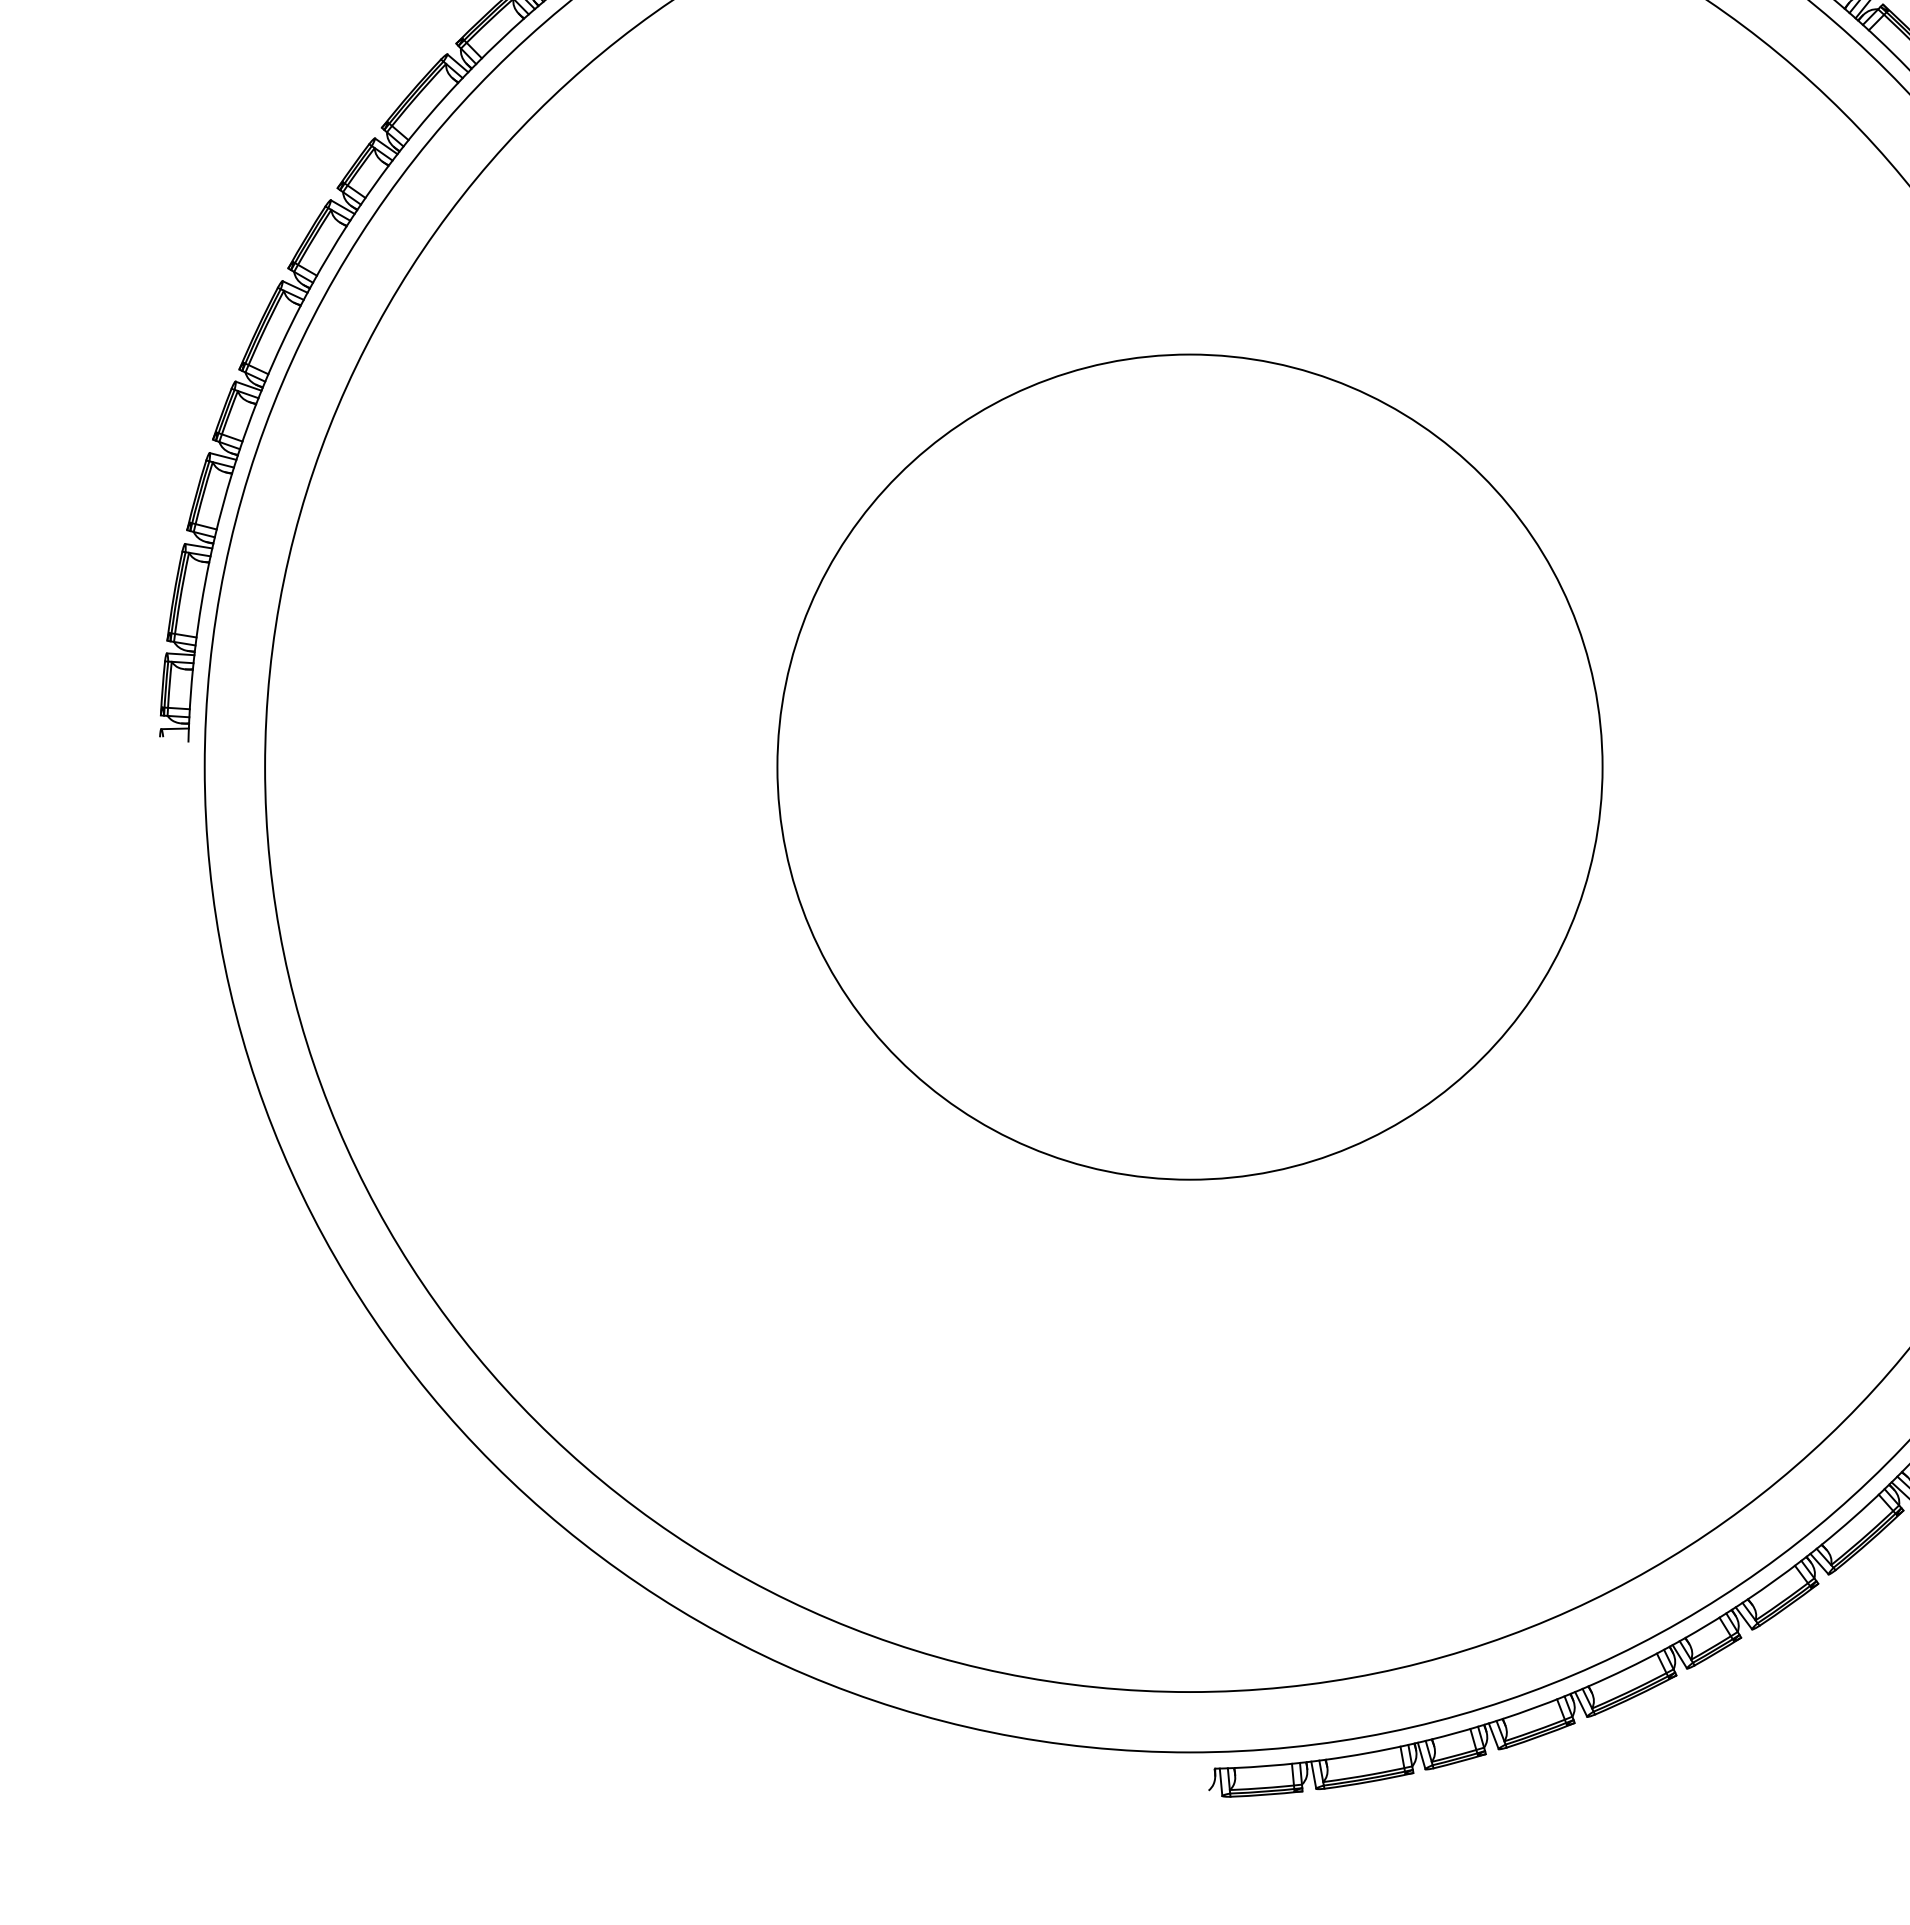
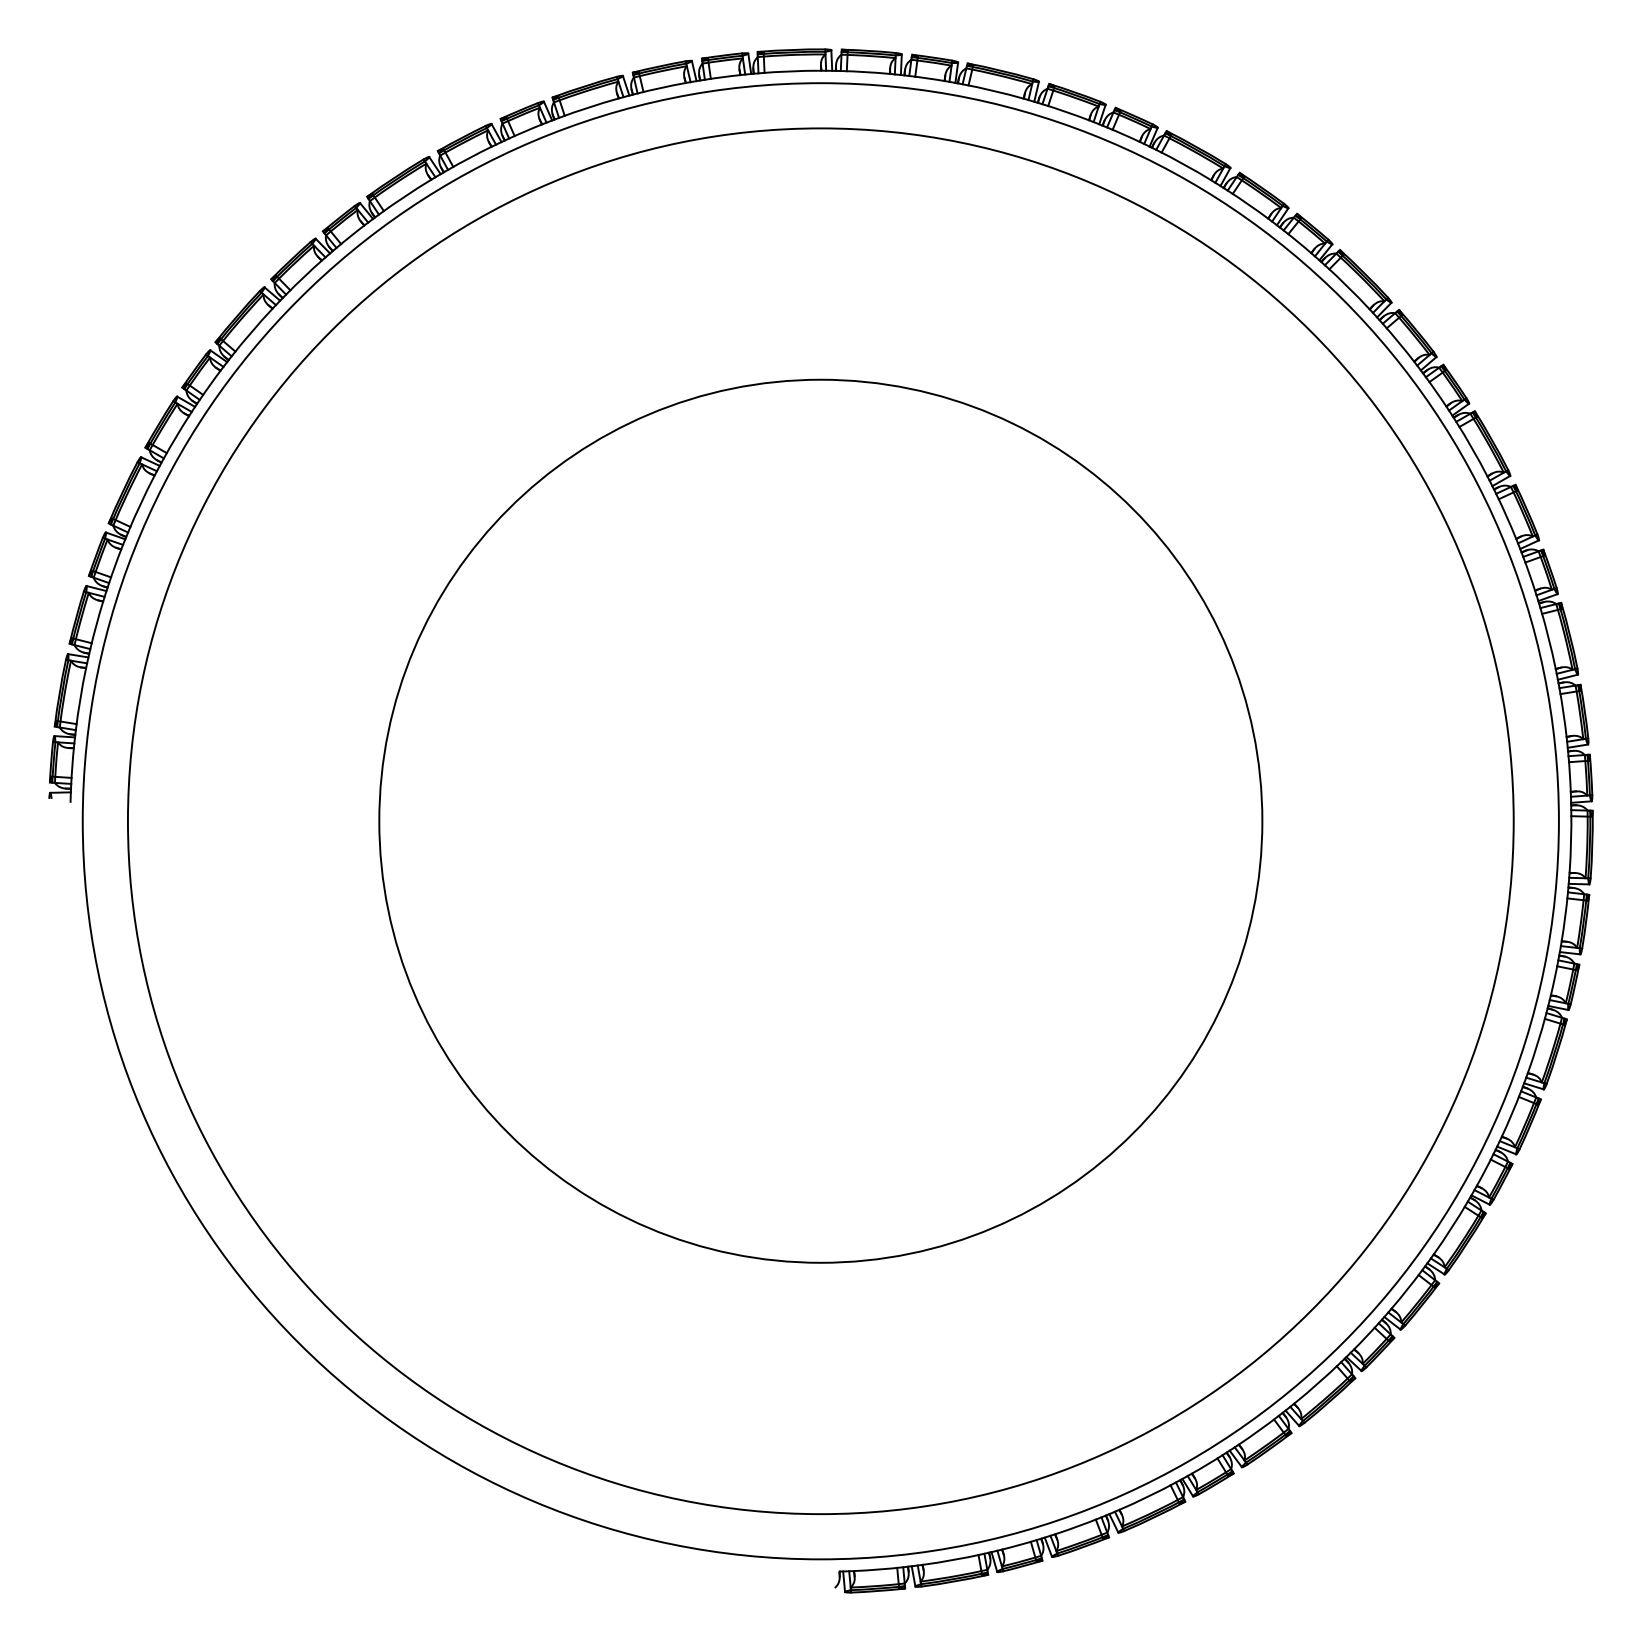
circle: (1189, 766) -> (820, 820), size x1.43

